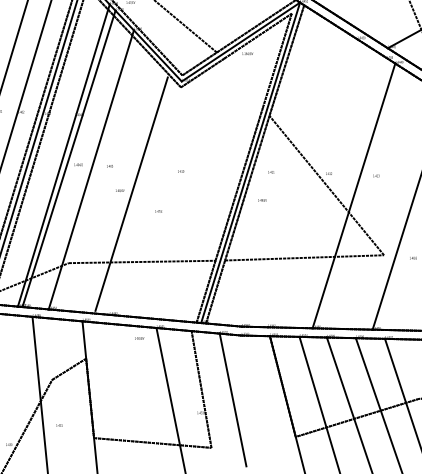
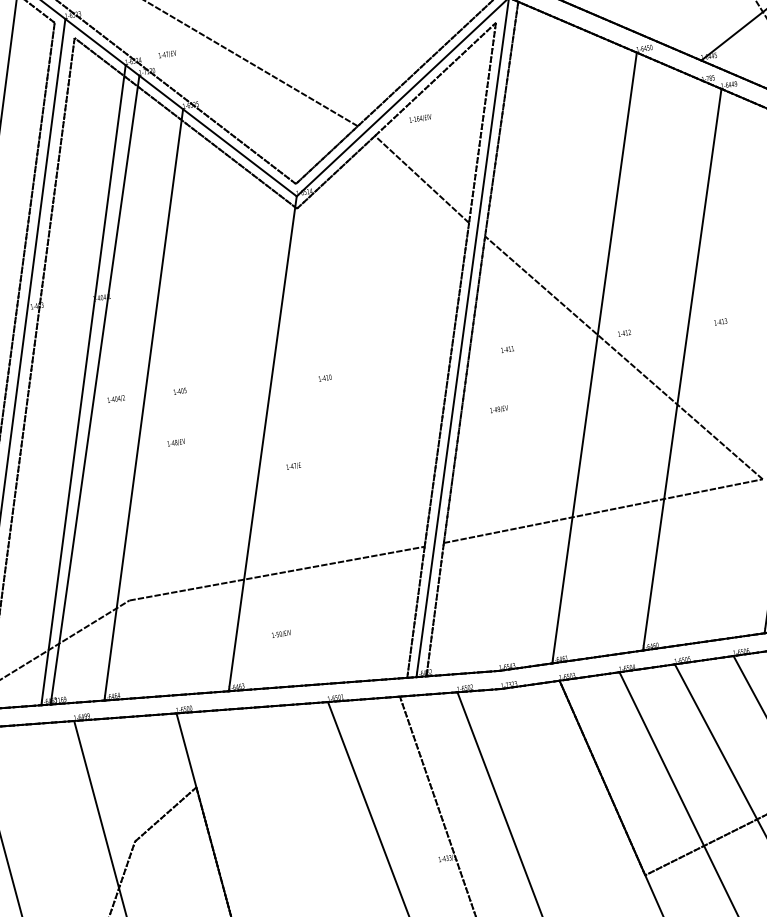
line: (243, 83) -> (421, 179), added
line: (312, 183) -> (594, 358), added
text: (120, 190) -> (177, 442), moved
line: (131, 193) -> (262, 442), moved
text: (139, 338) -> (281, 634), moved

